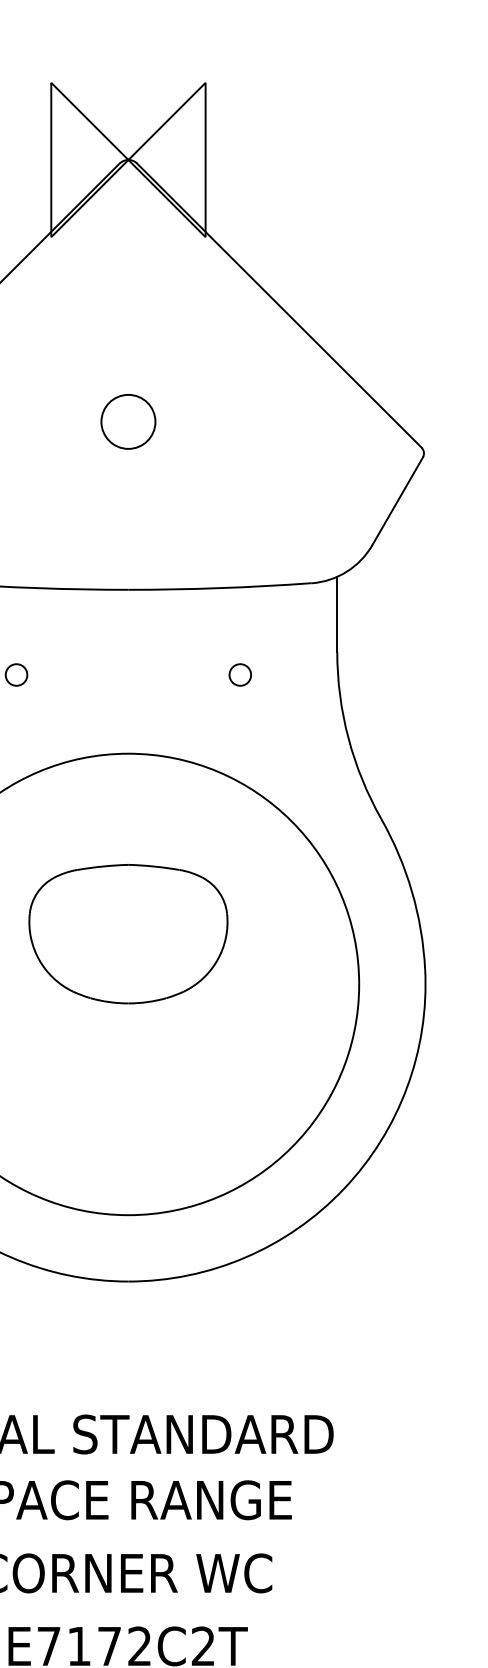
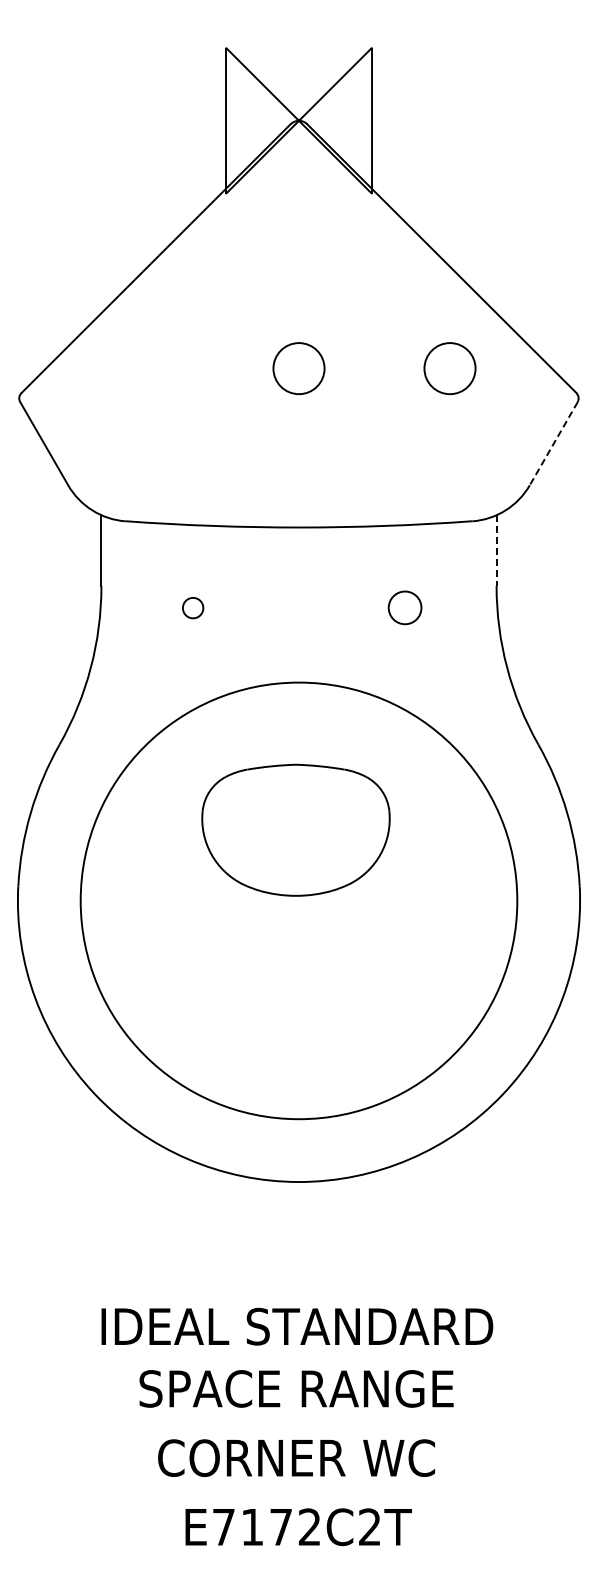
circle: (287, 421) -> (449, 368), added
line: (397, 501) -> (553, 443), solid -> dashed
line: (337, 615) -> (496, 551), solid -> dashed
circle: (239, 675) -> (404, 608), size x1.6
part: (127, 933) -> (295, 829), moved

